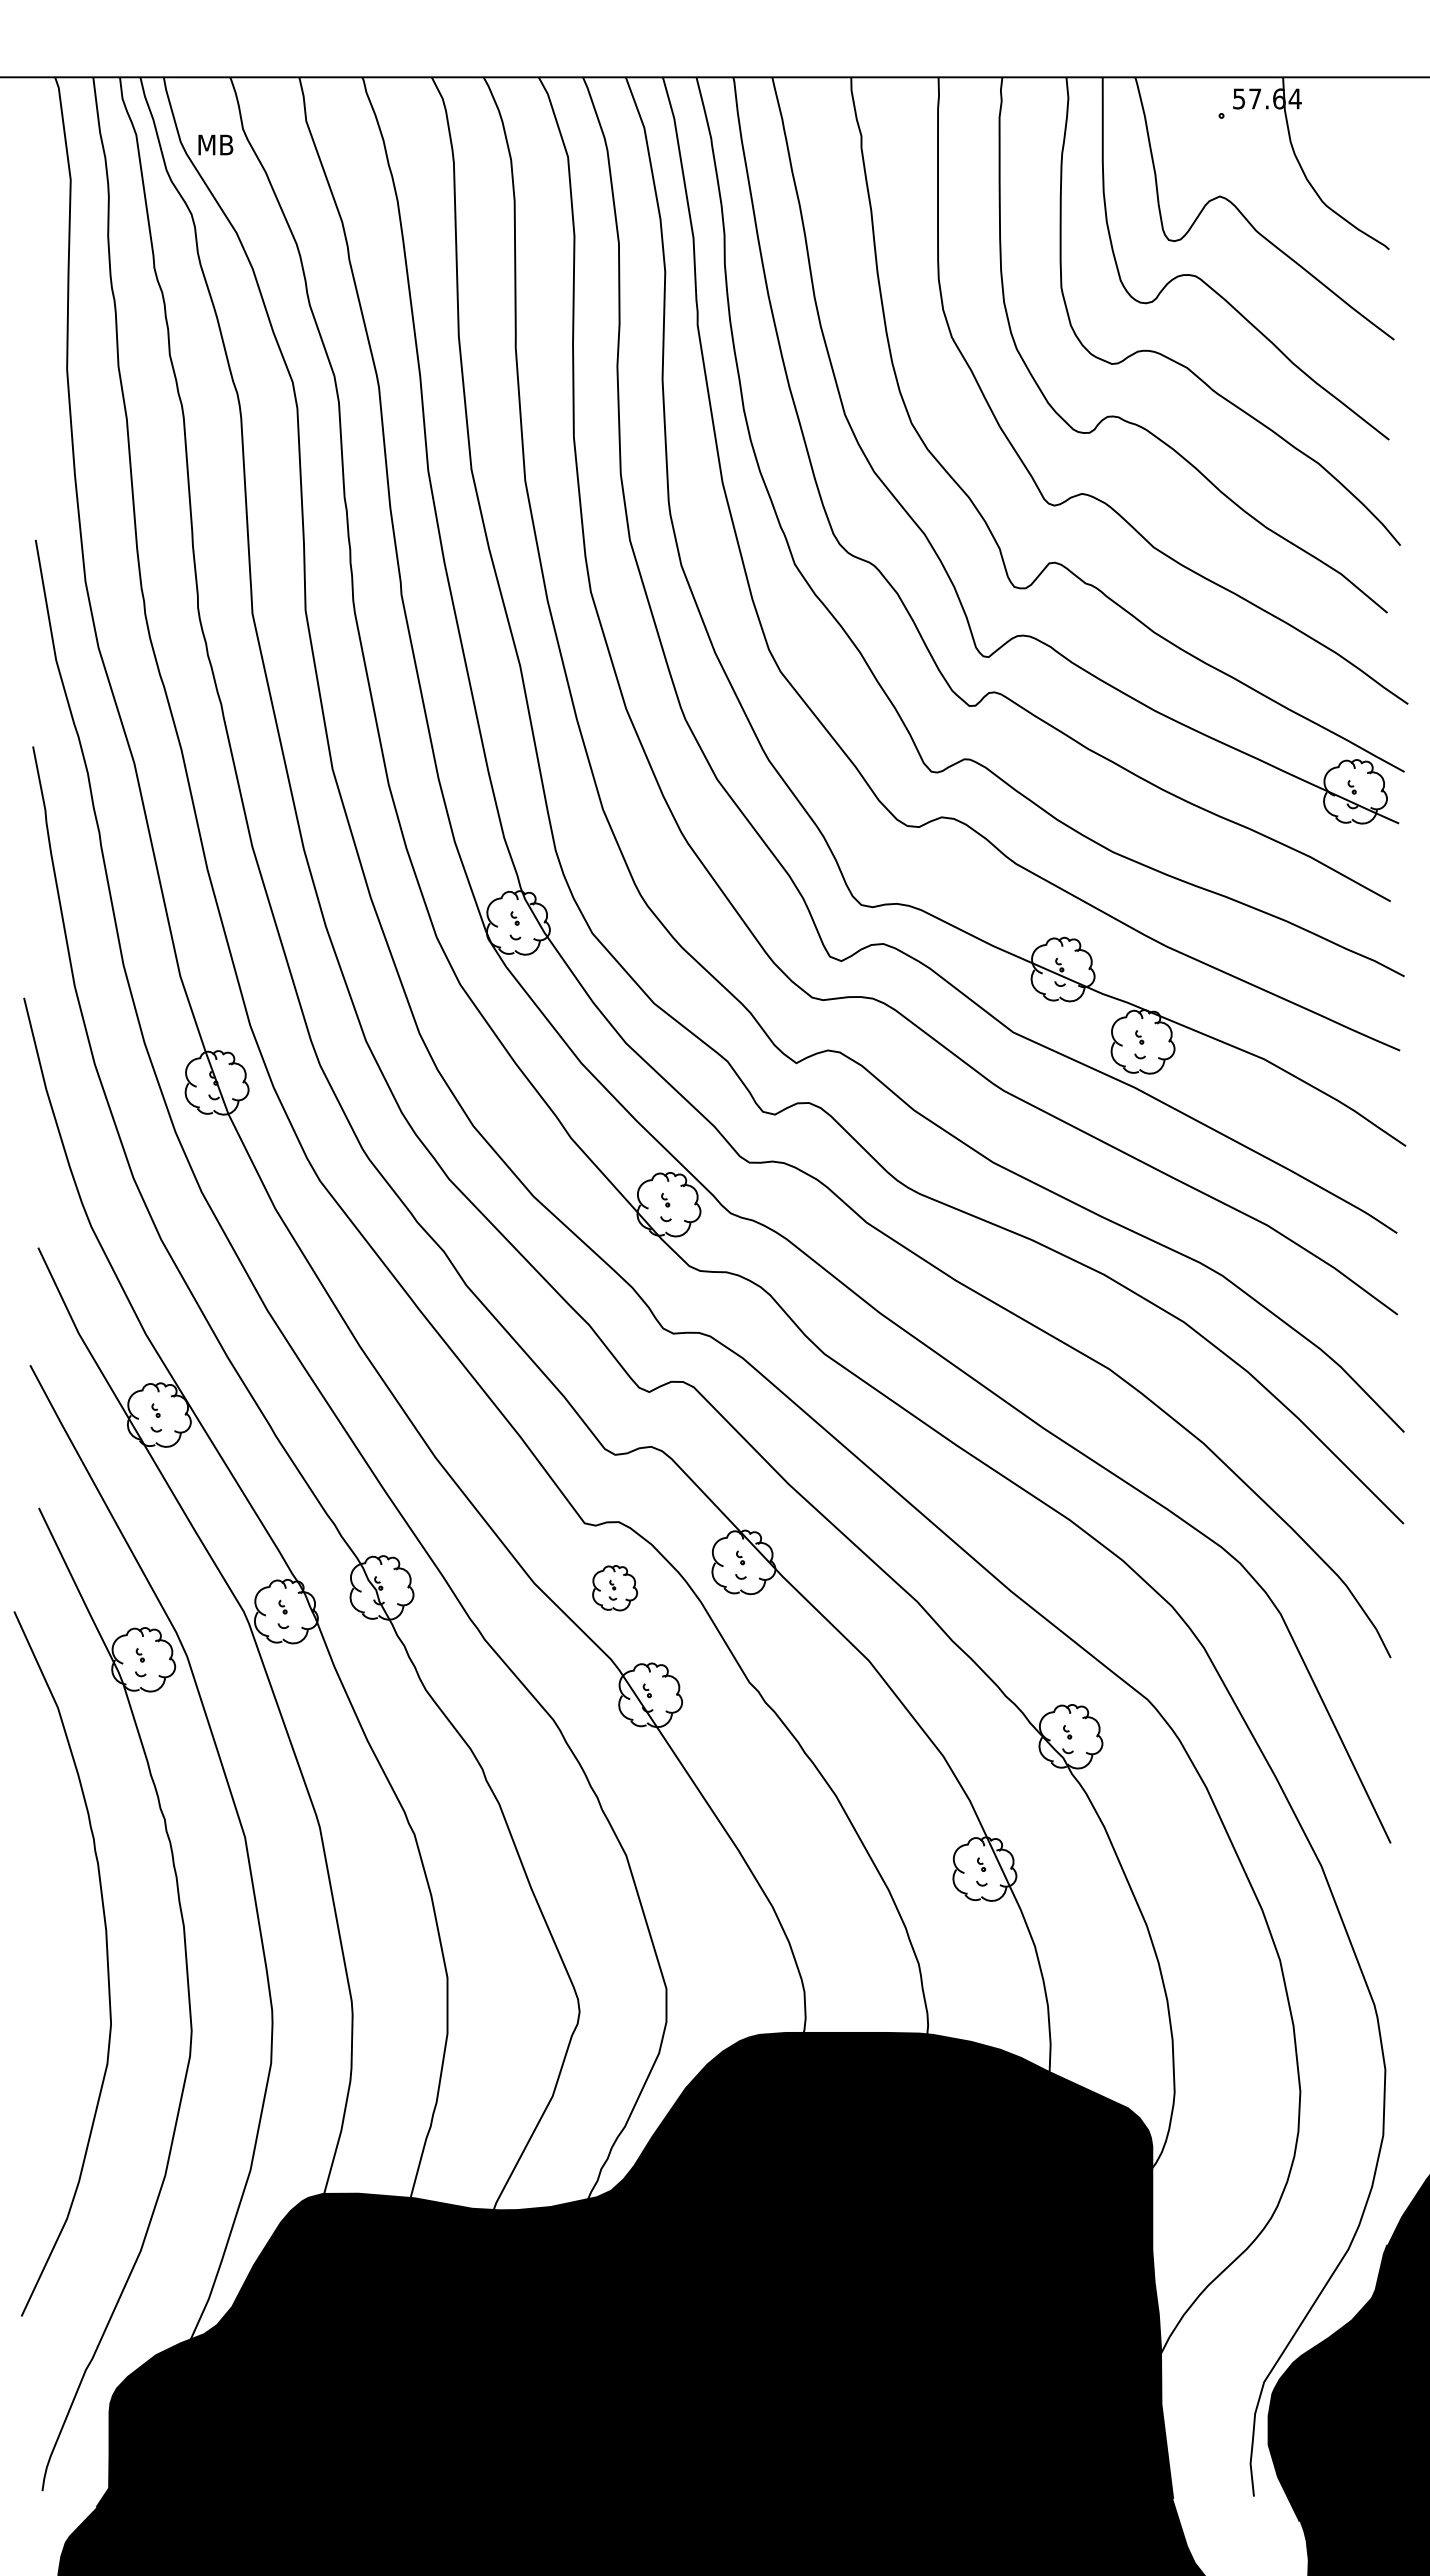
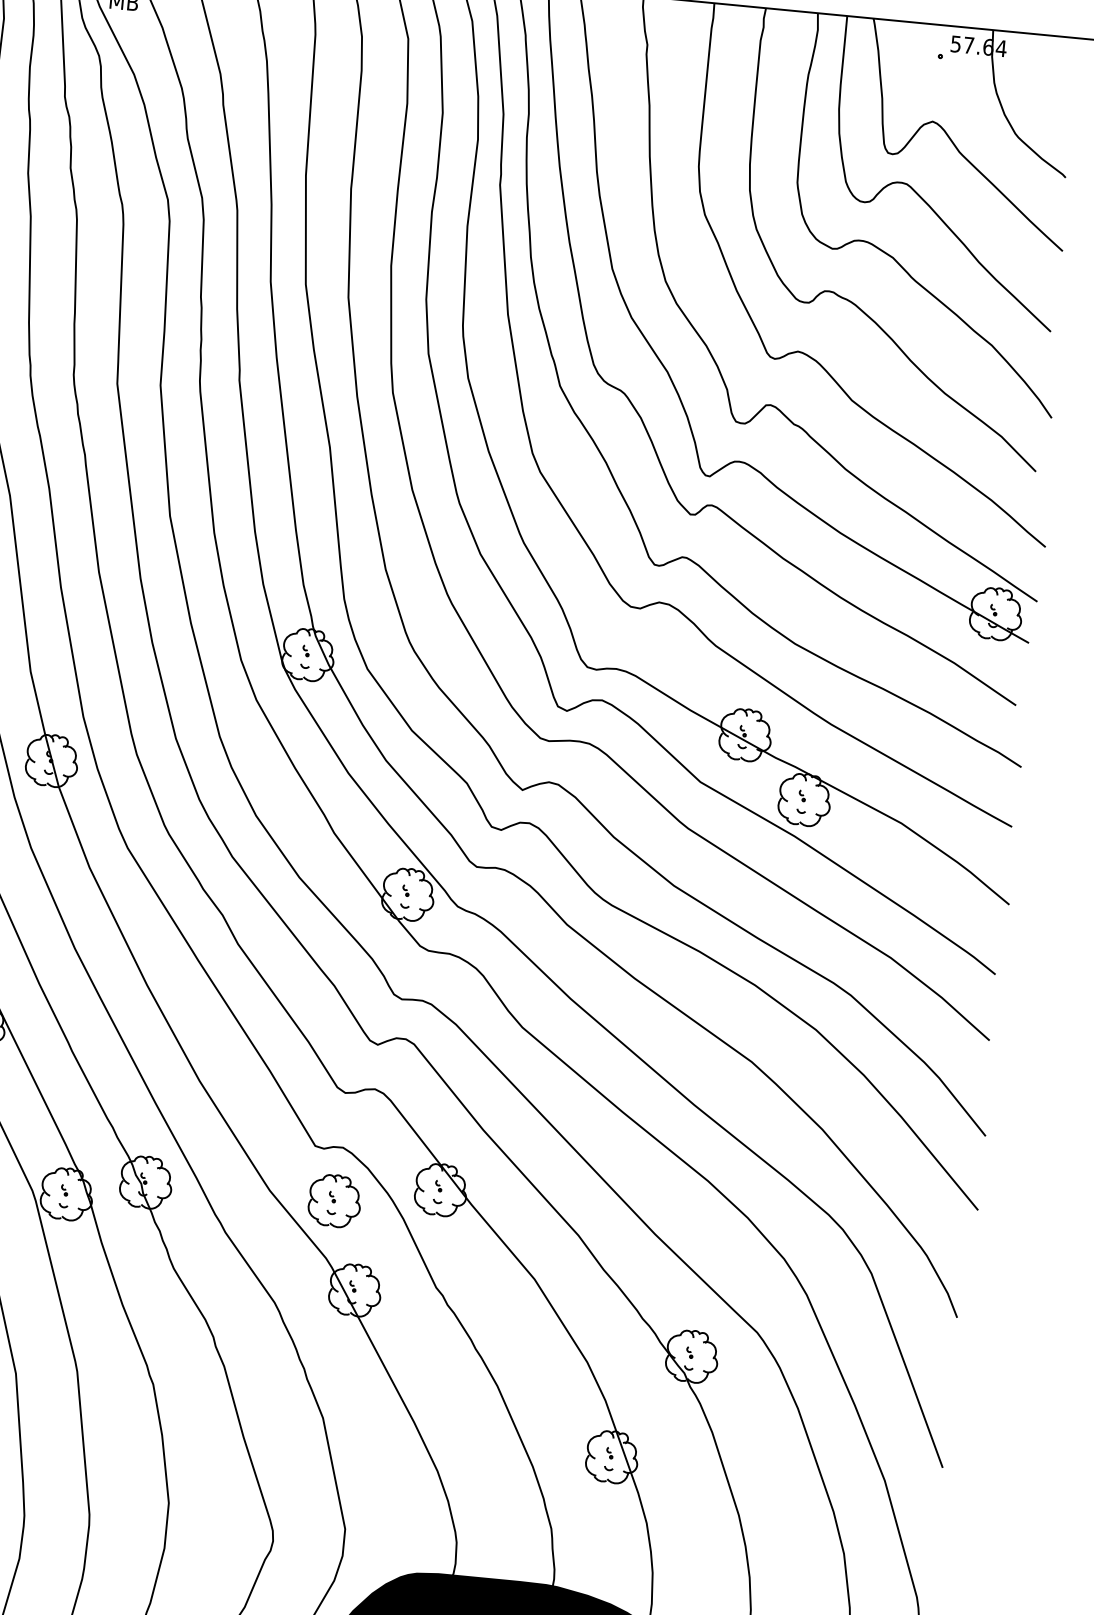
part: (614, 1587) -> (334, 1200), size x1.43

